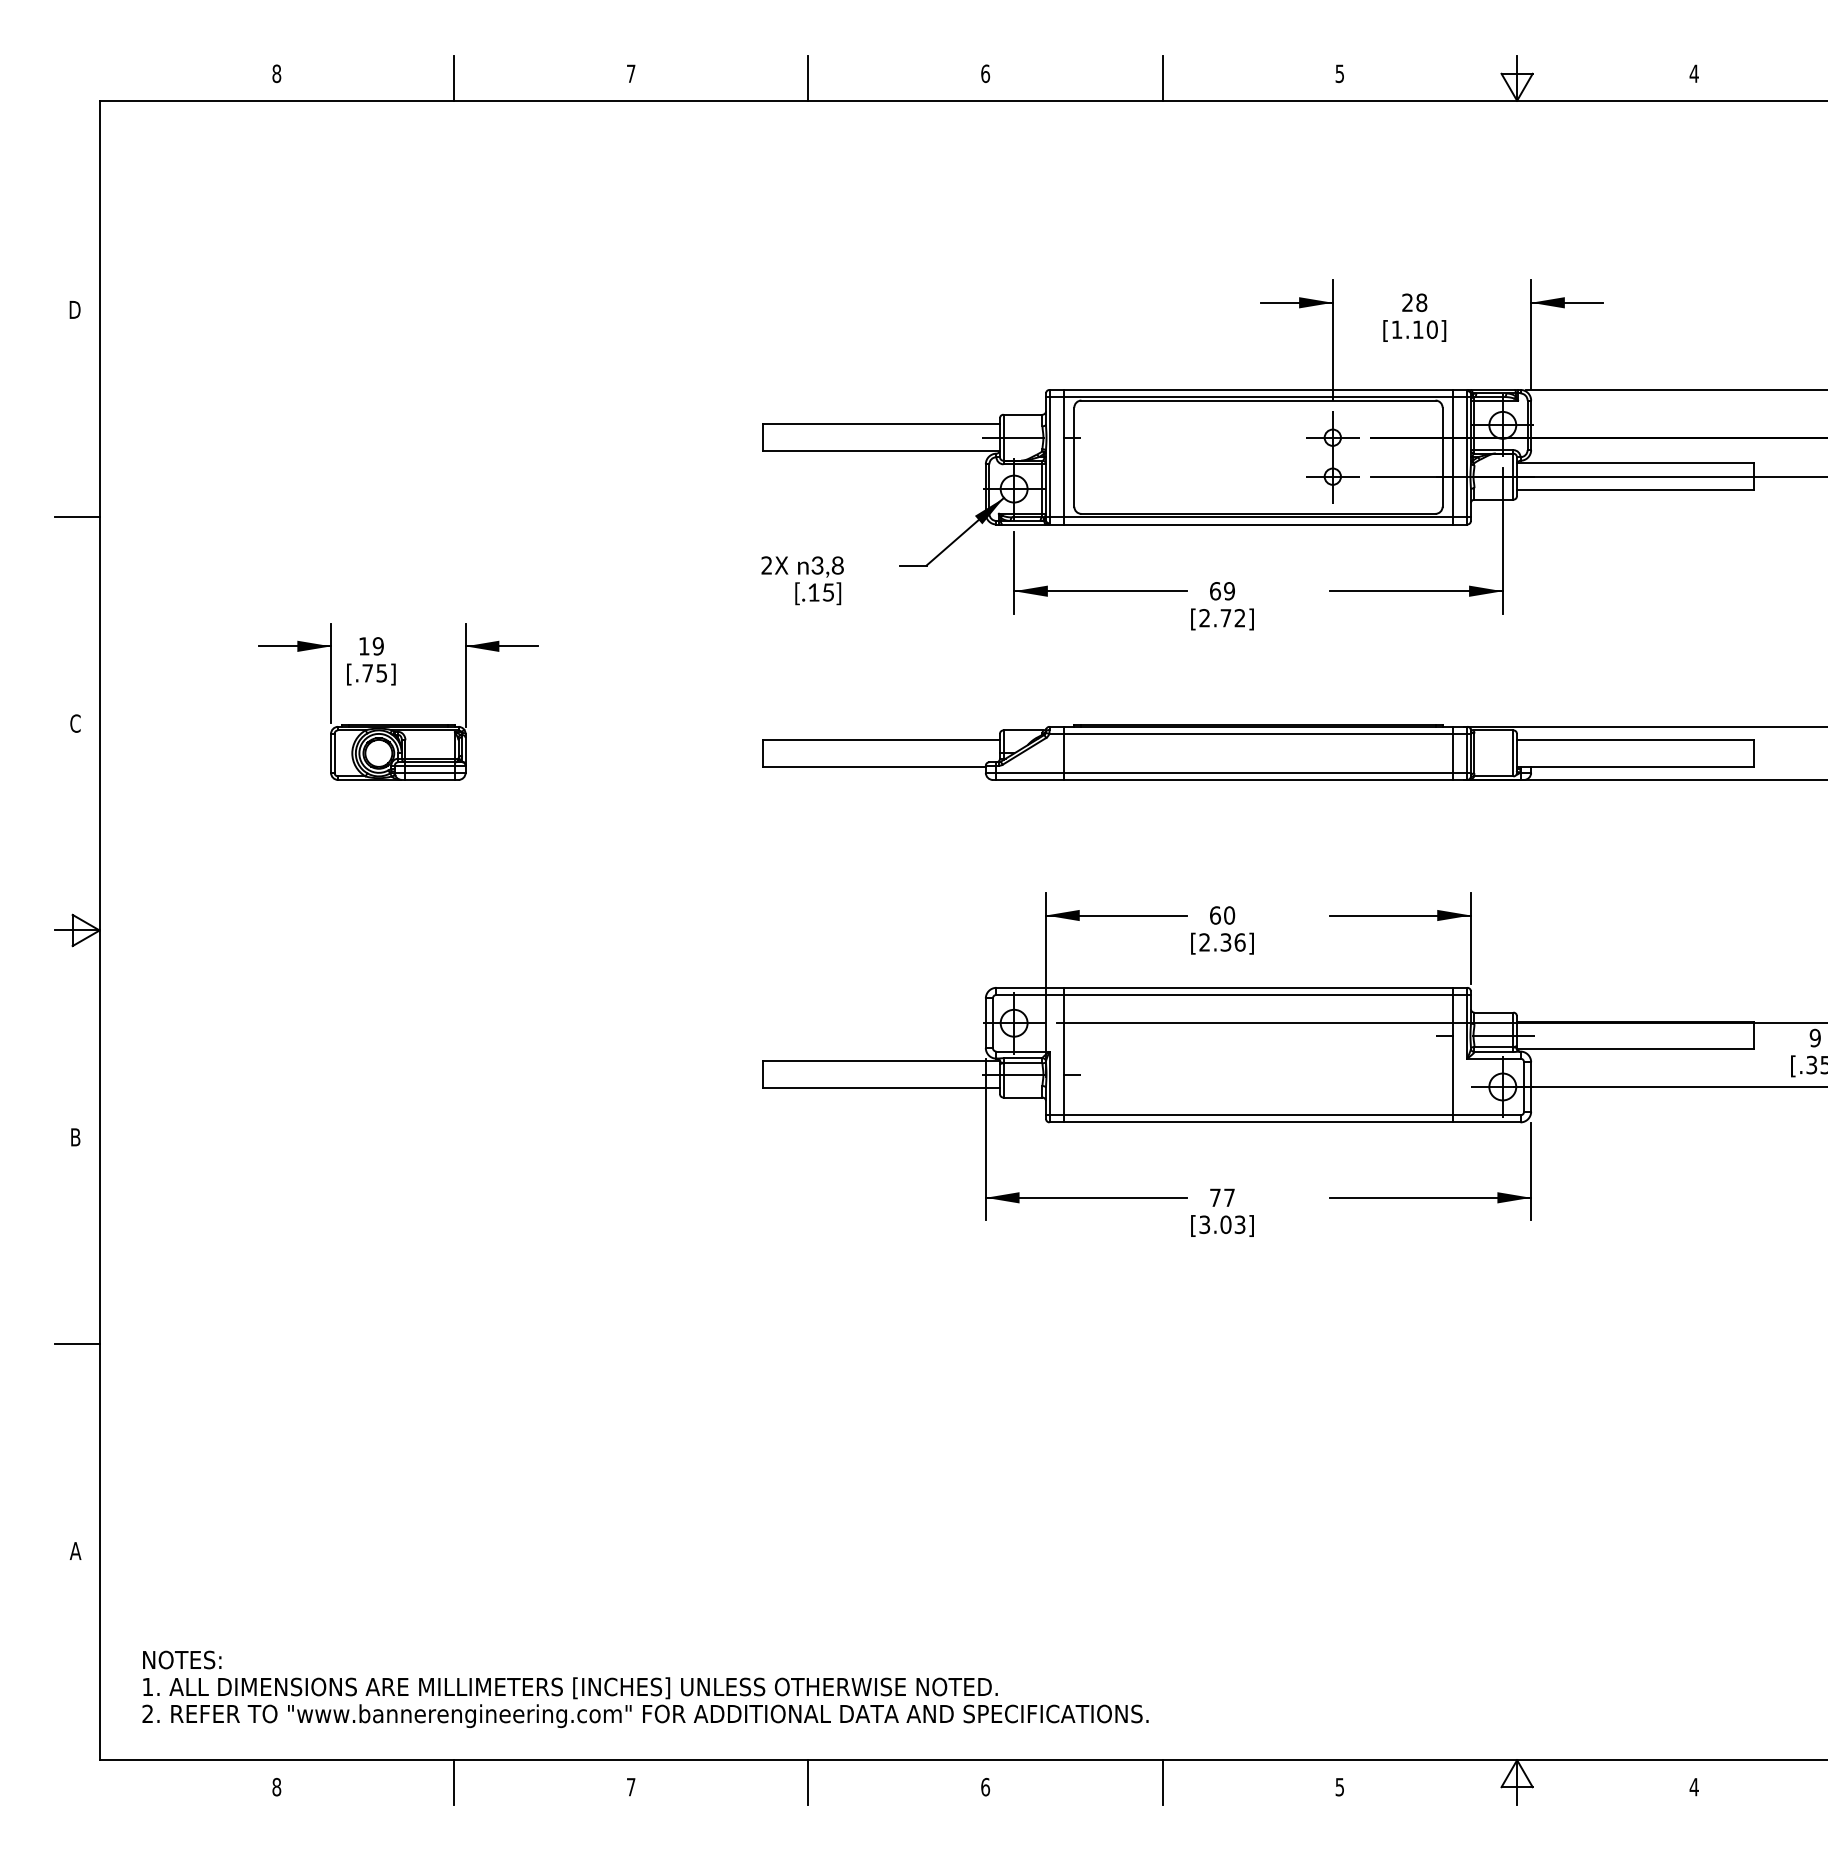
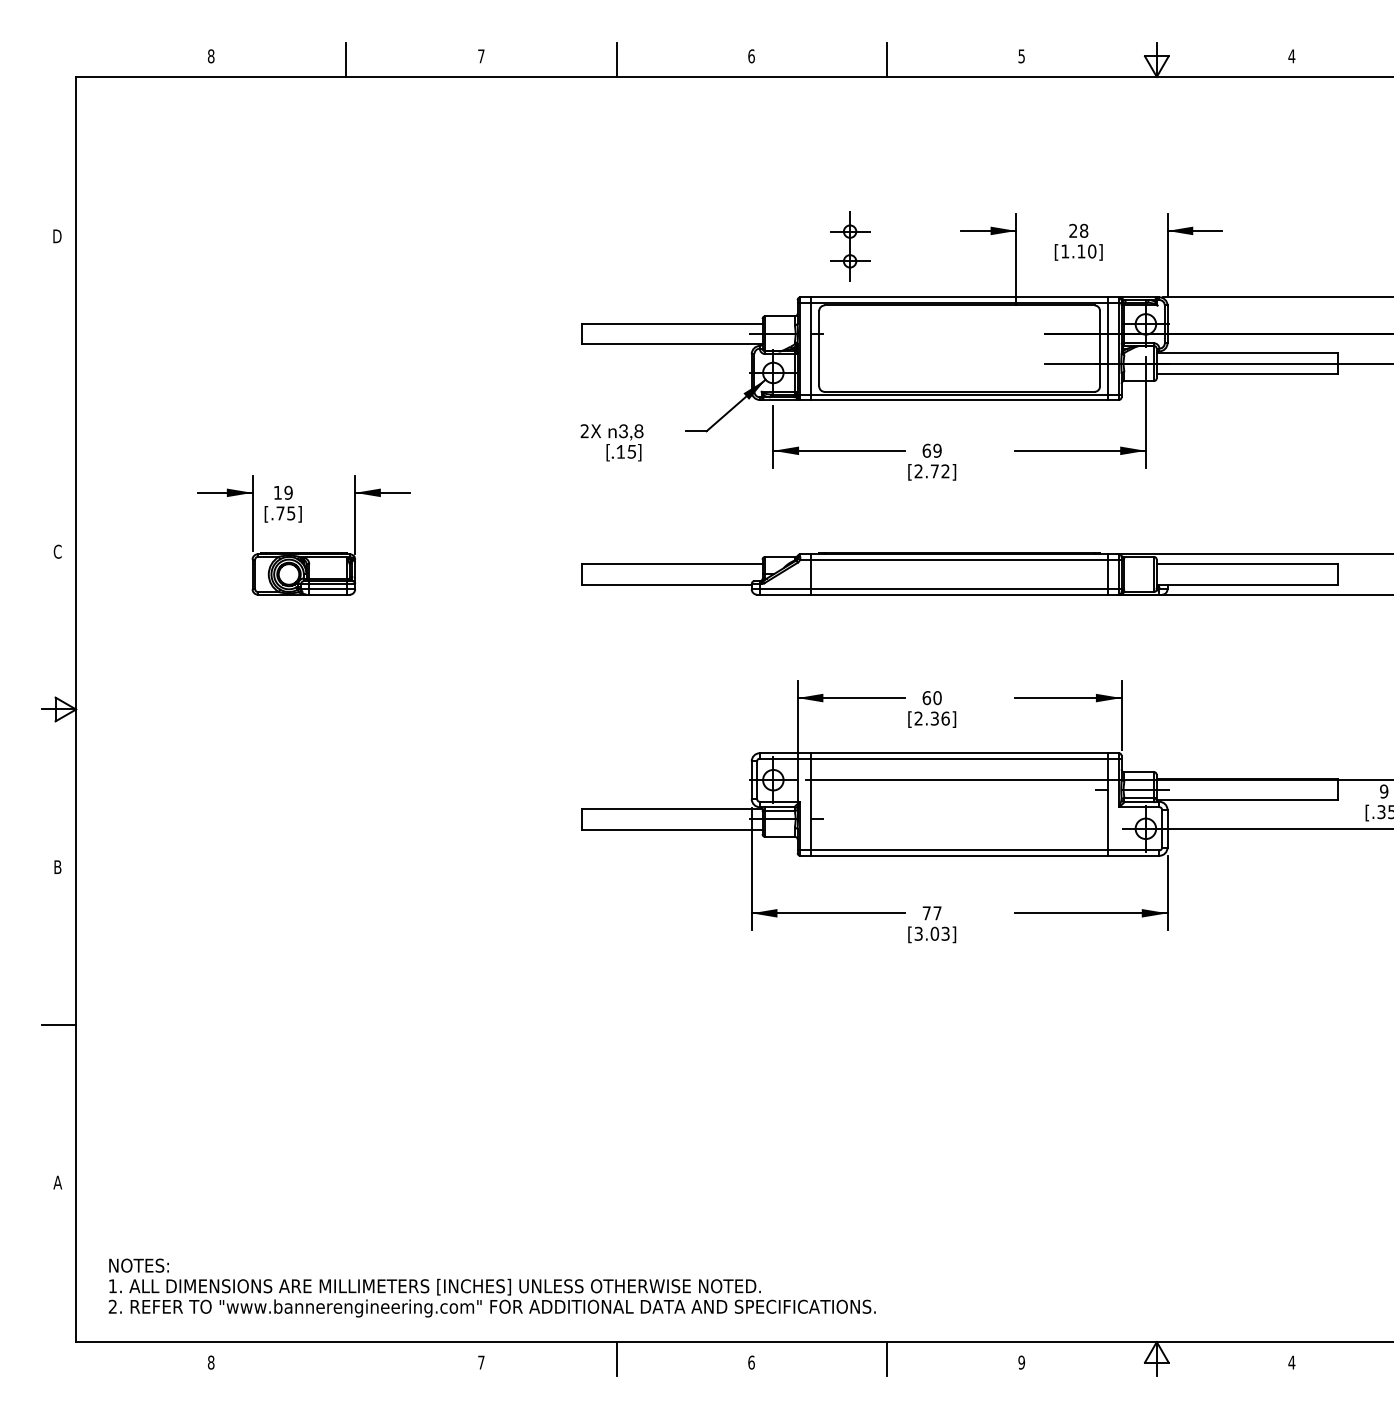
part: (1332, 457) -> (849, 246), moved
line: (76, 516) -> (58, 393), removed
line: (454, 1782) -> (346, 1359), removed
text: (1339, 1786) -> (1021, 1362), 5 -> 9

